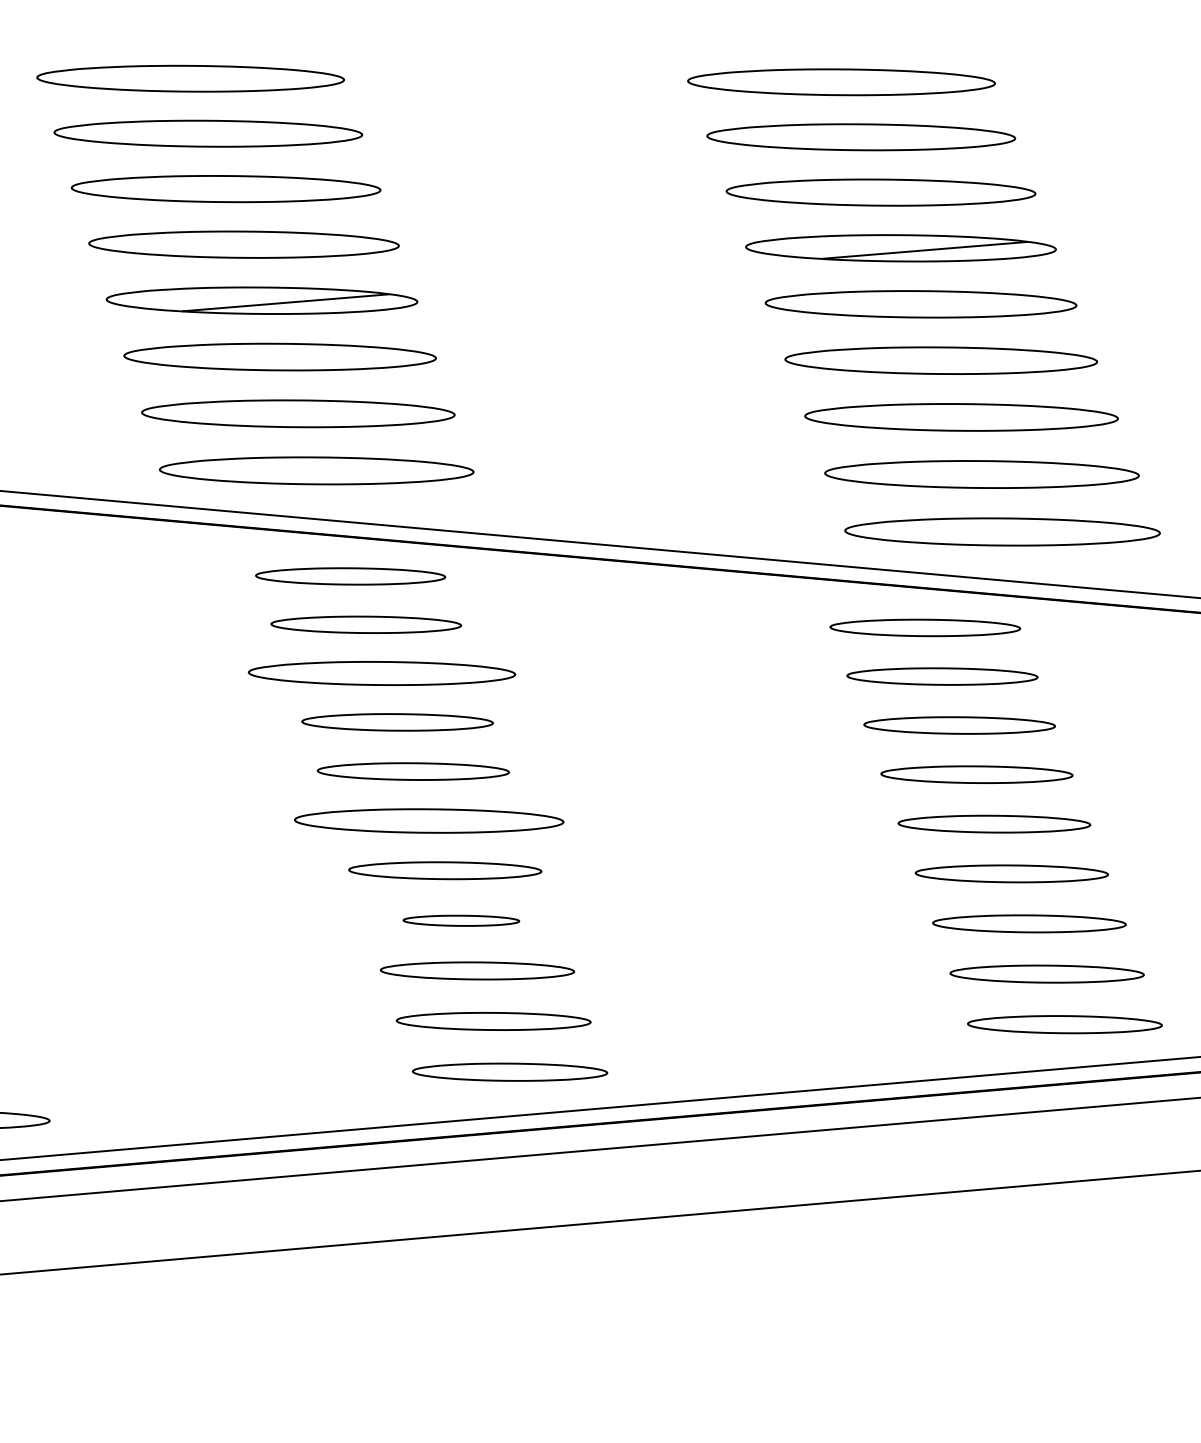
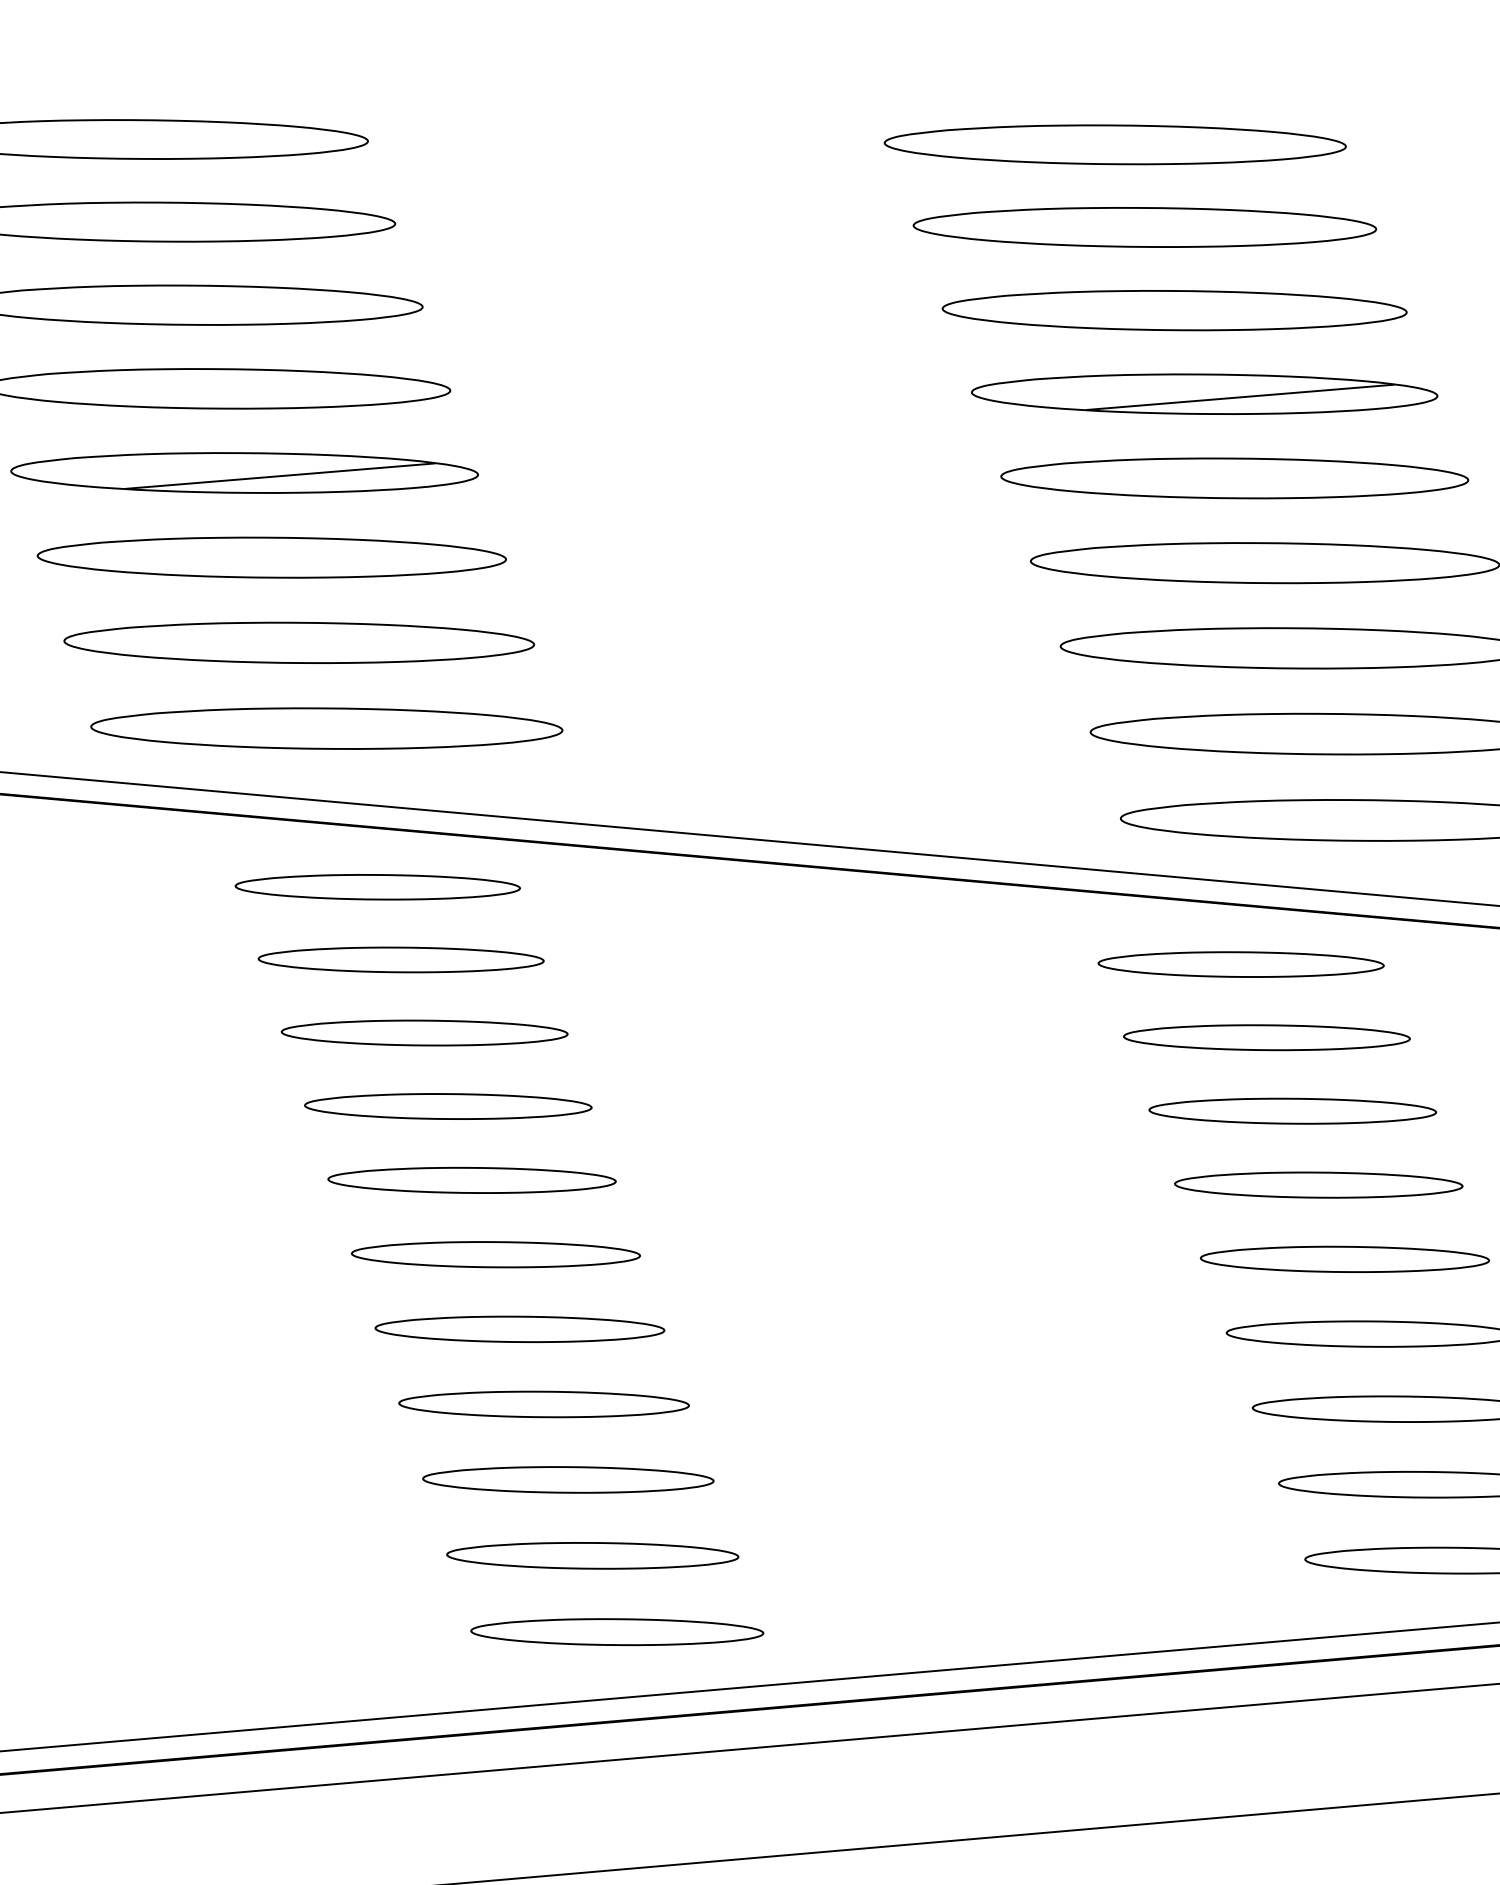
part: (381, 673) -> (424, 1033), size x0.71
part: (429, 820) -> (496, 1253), size x0.71
part: (461, 920) -> (544, 1404), size x1.67

